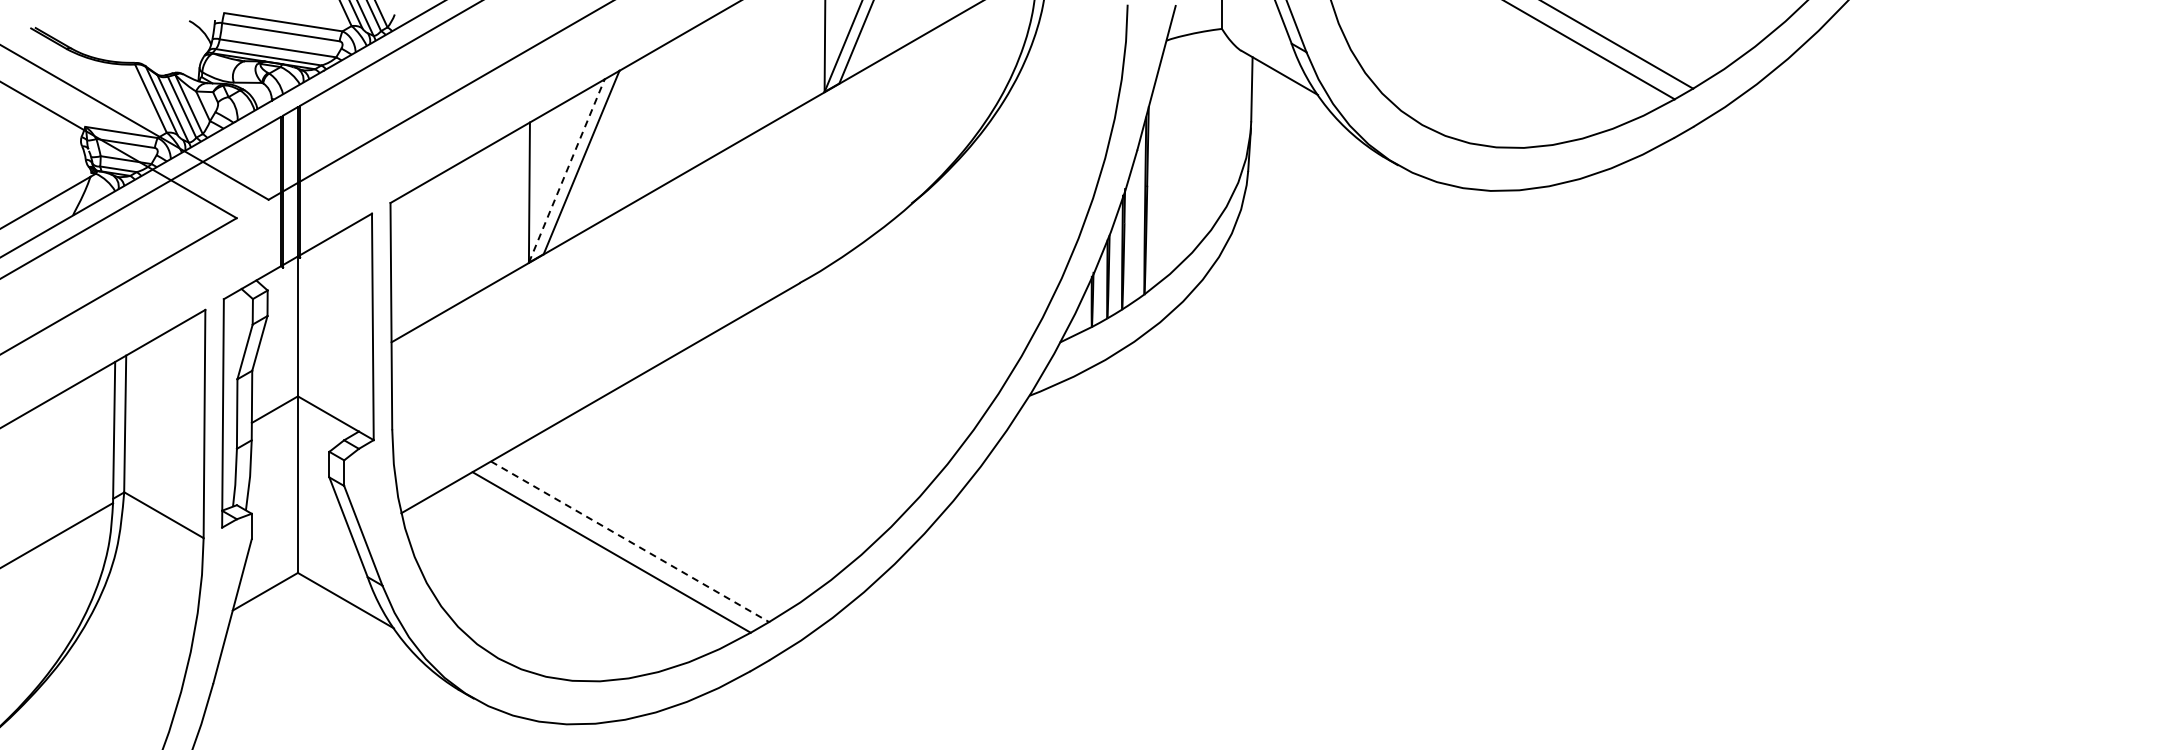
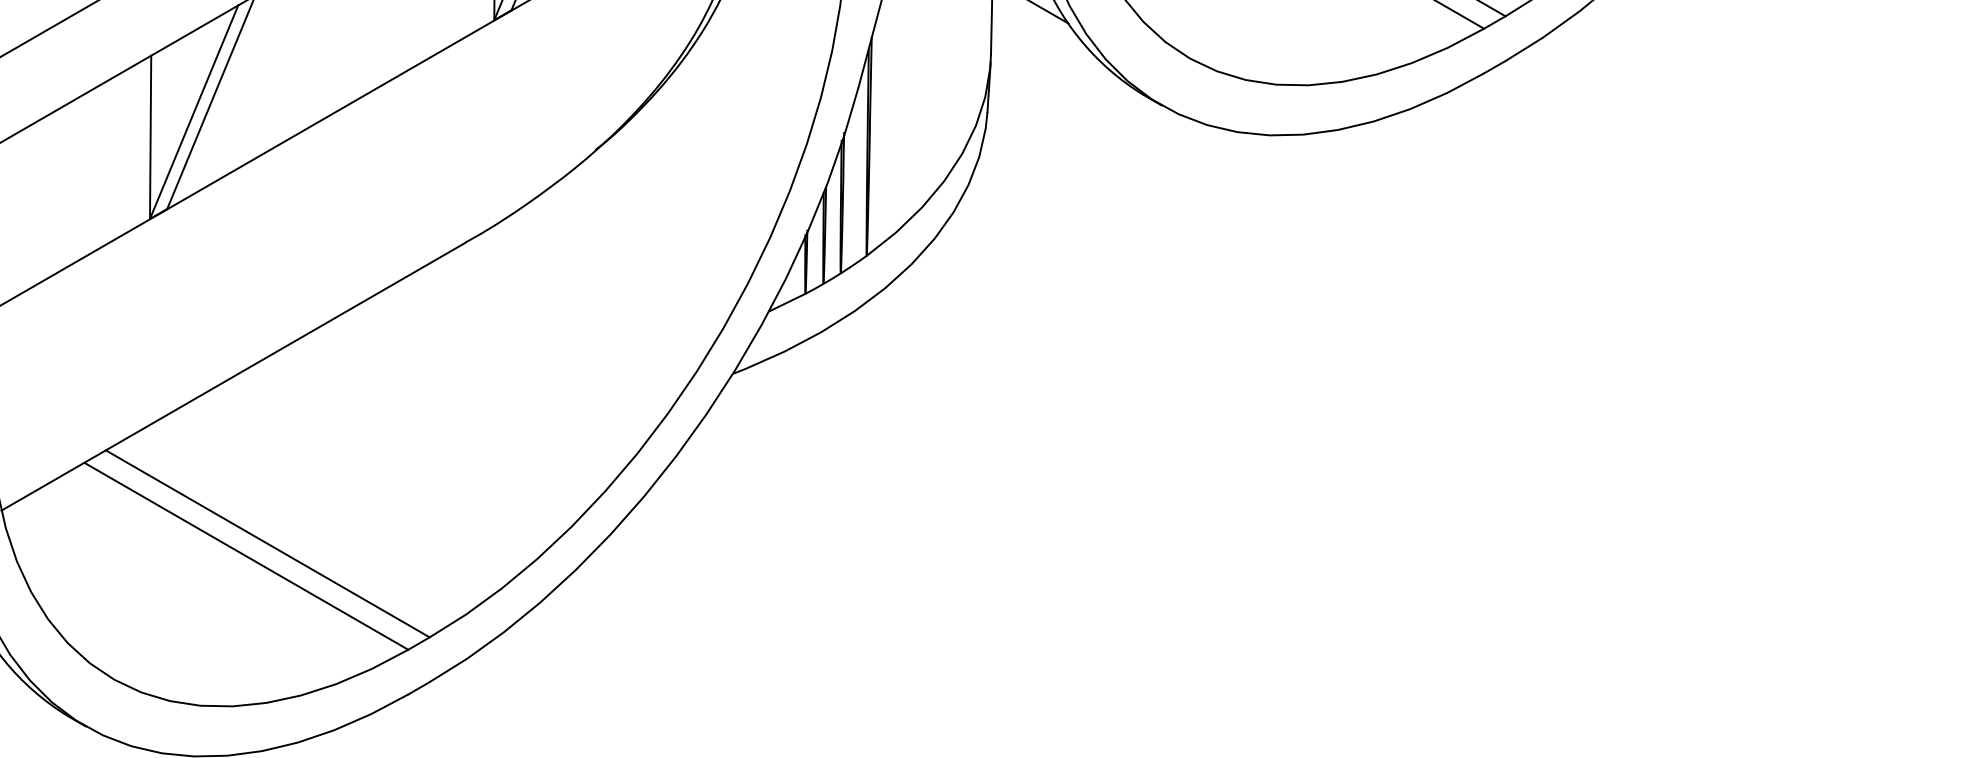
line: (567, 170) -> (194, 111), dashed -> solid
line: (630, 541) -> (268, 543), dashed -> solid

